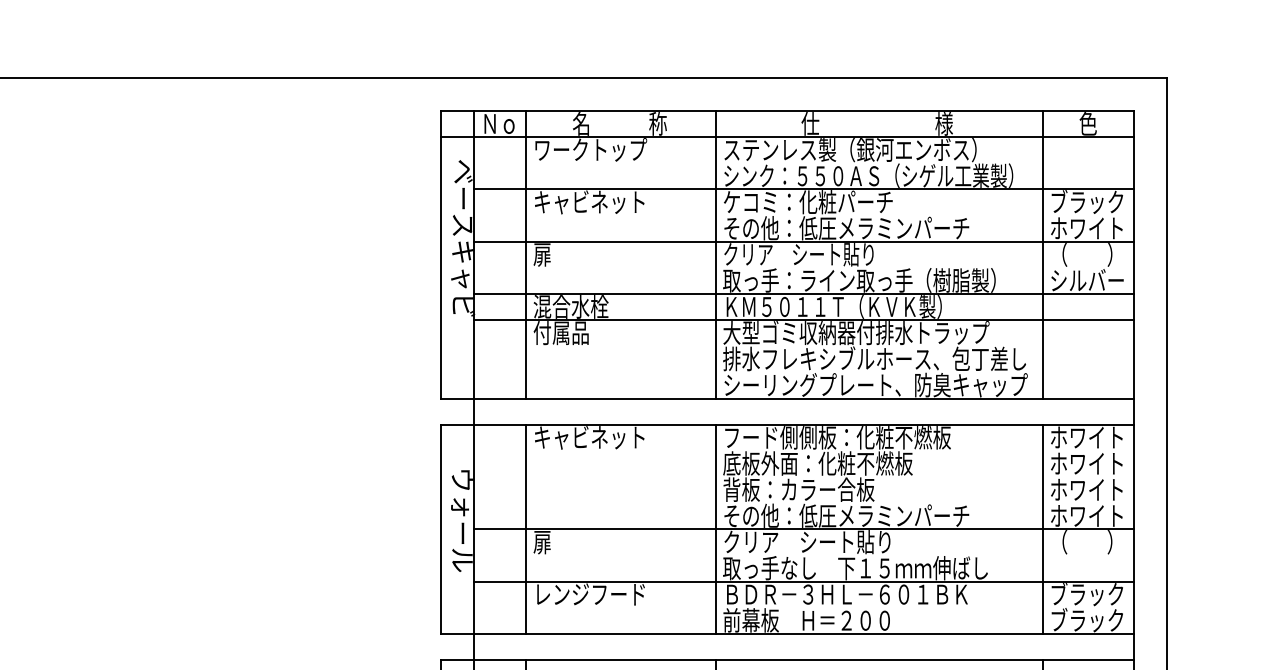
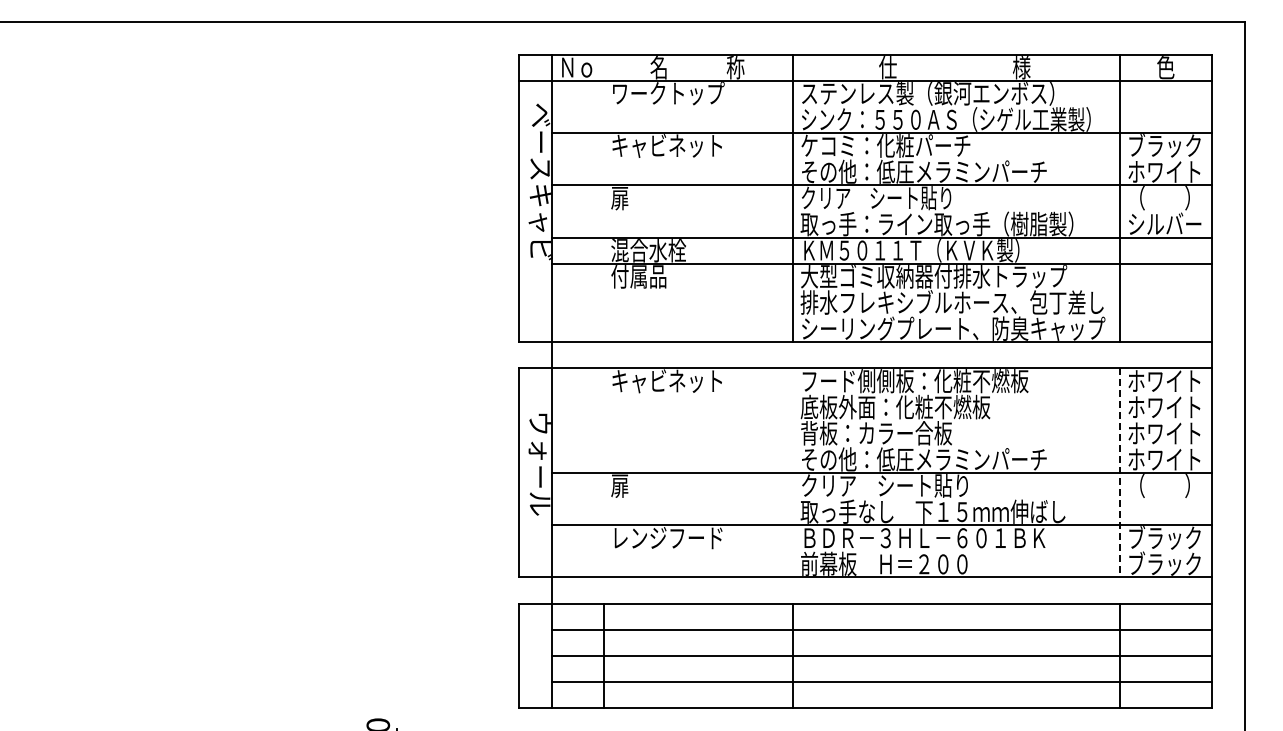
line: (525, 254) -> (603, 198), removed
line: (525, 528) -> (603, 472), removed
line: (715, 528) -> (793, 472), removed
line: (1042, 528) -> (1120, 472), solid -> dashed

